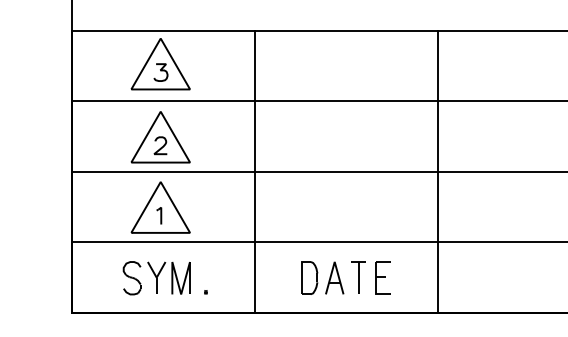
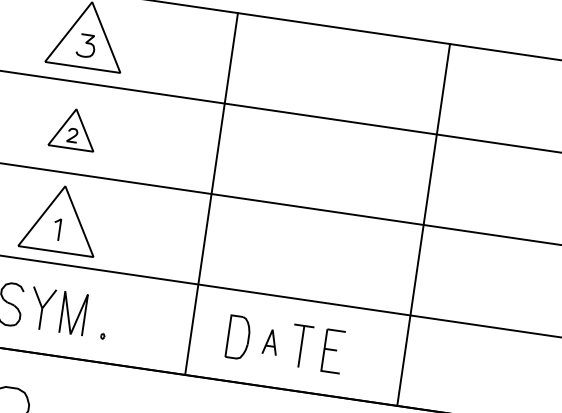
part: (160, 137) -> (73, 129), size x0.6
line: (255, 171) -> (212, 193), moved
part: (334, 277) -> (270, 341), size x0.6

